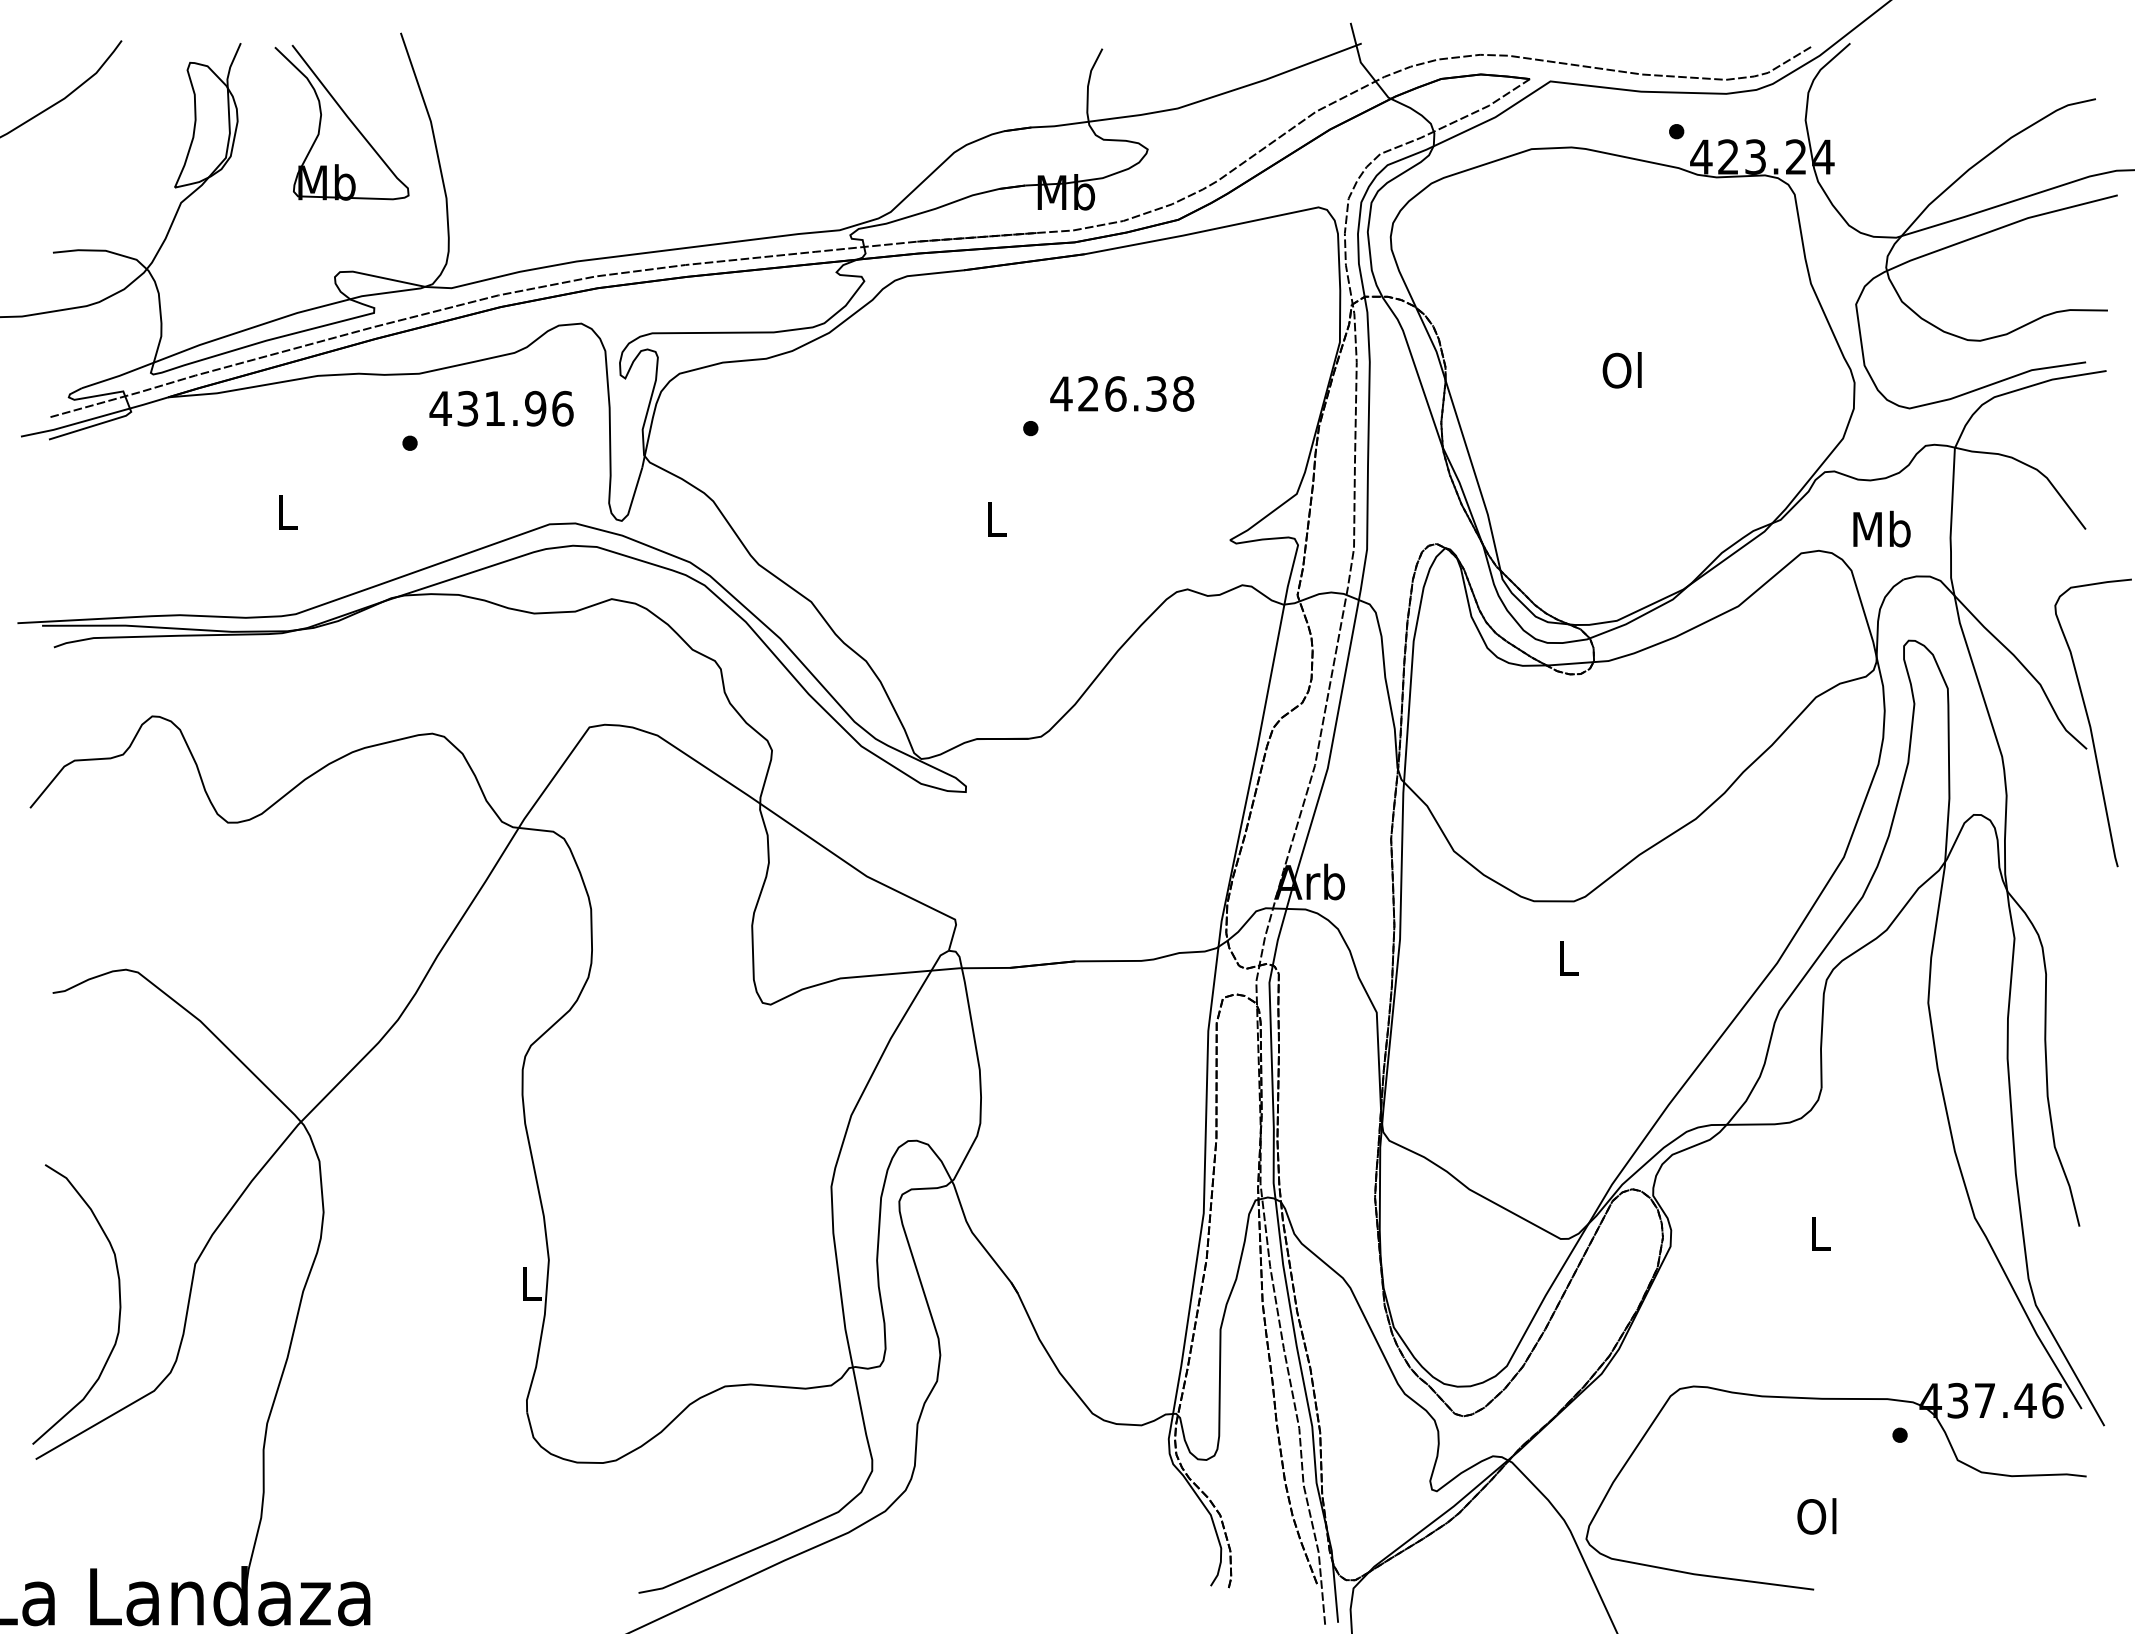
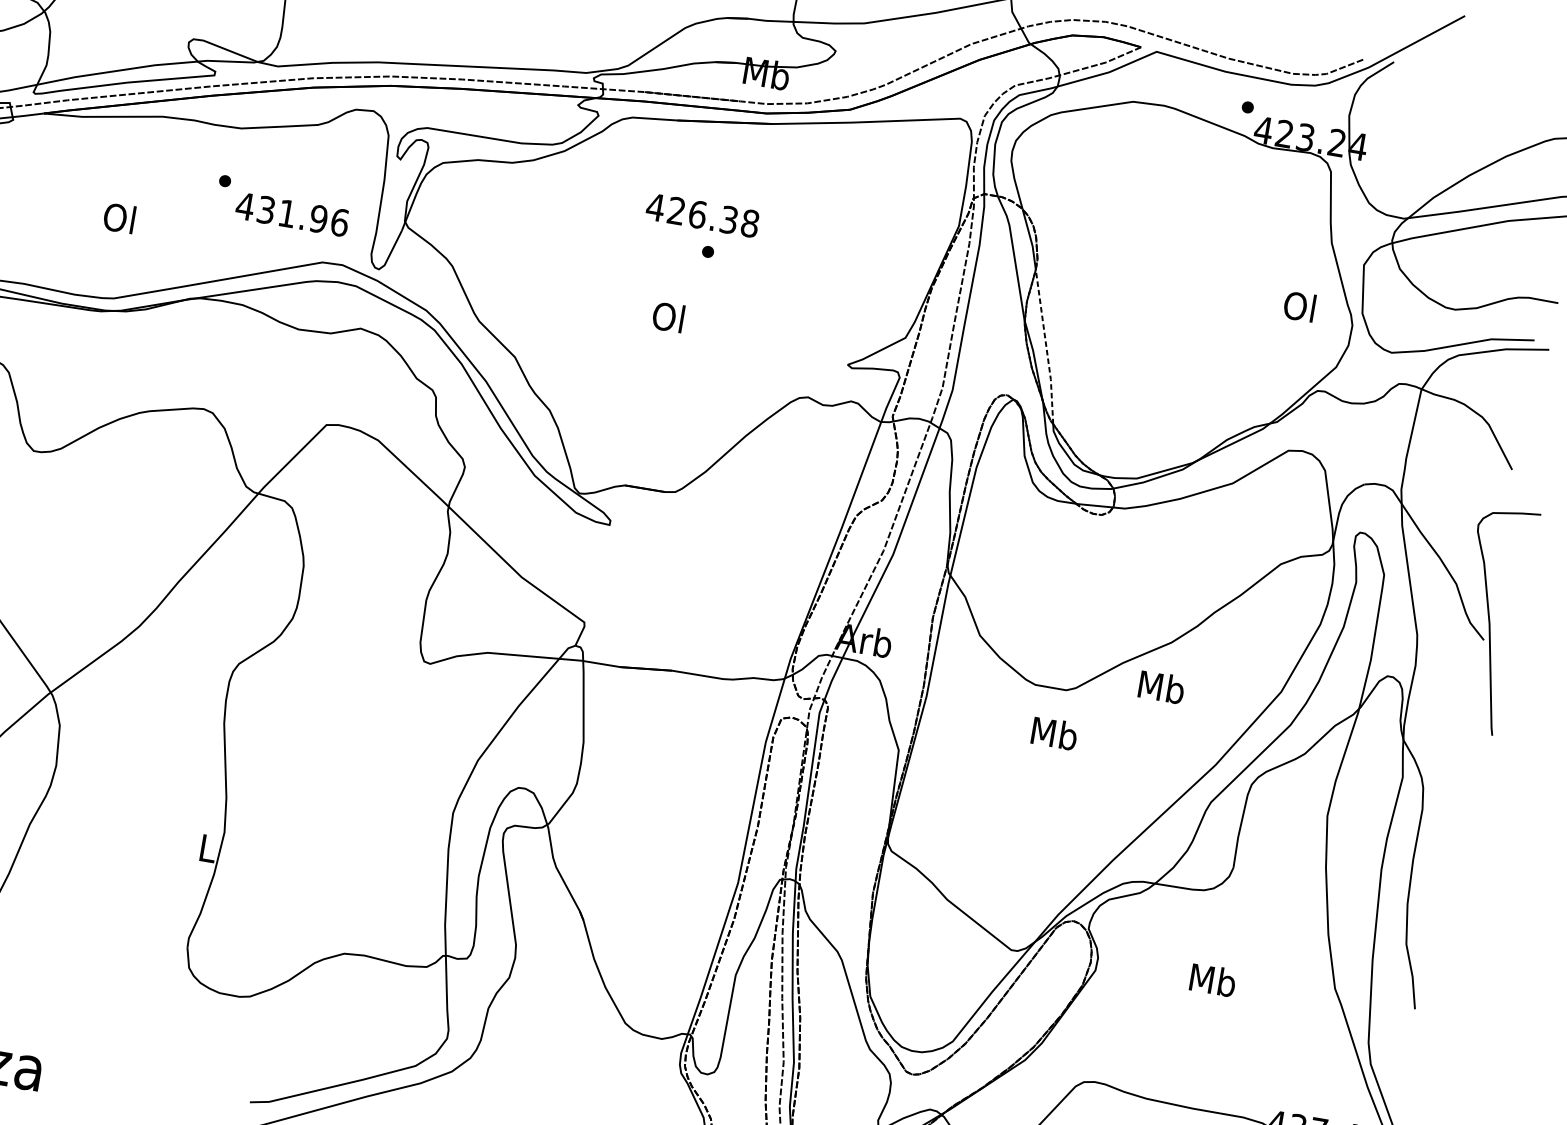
text: (1621, 370) -> (1298, 306), moved
text: (1122, 393) -> (702, 215), moved
text: (501, 408) -> (292, 214), moved
line: (1475, 475) -> (1046, 347), solid -> dashed
text: (285, 512) -> (119, 218), L -> Ol
text: (994, 518) -> (668, 316), L -> Ol
text: (1881, 528) -> (1161, 686), moved
text: (1568, 957) -> (1054, 733), L -> Mb
text: (1819, 1233) -> (1212, 980), L -> Mb

